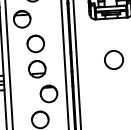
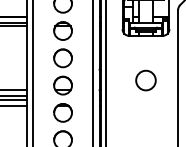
part: (21, 18) -> (62, 30), moved
circle: (48, 93) -> (62, 112), moved

